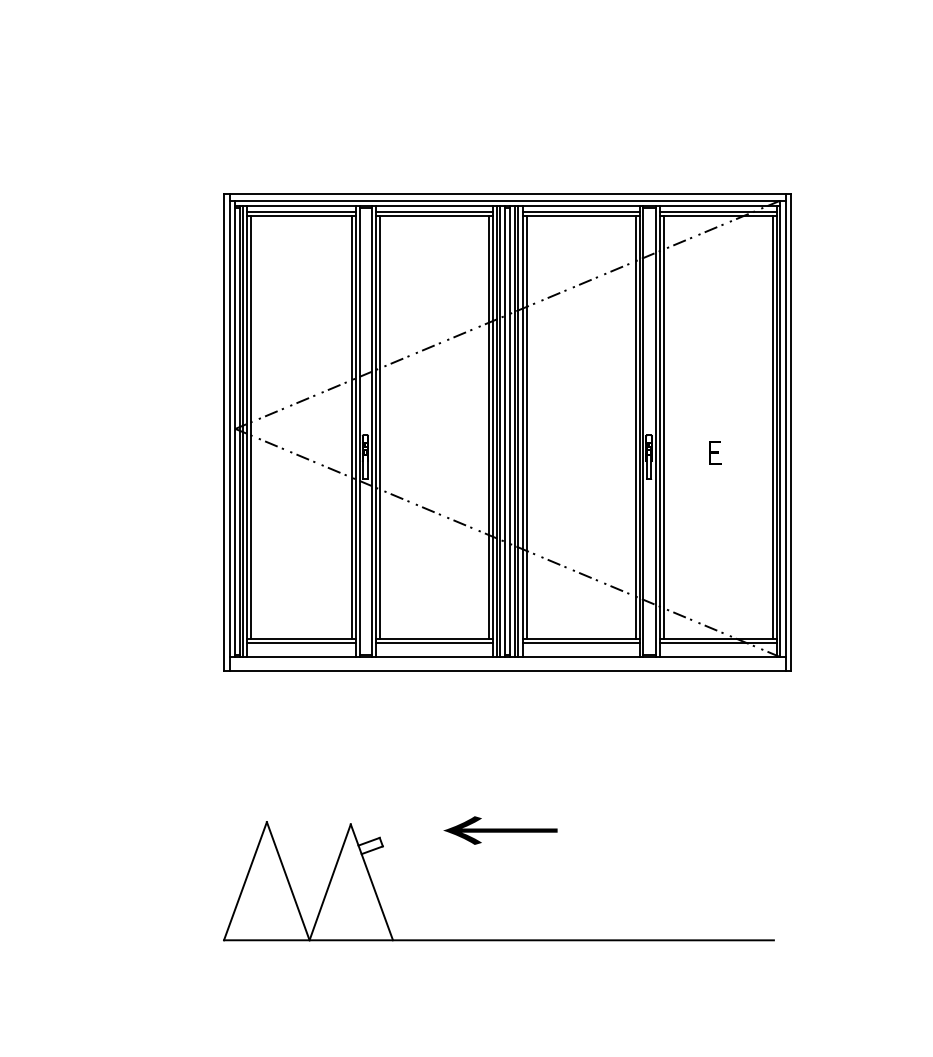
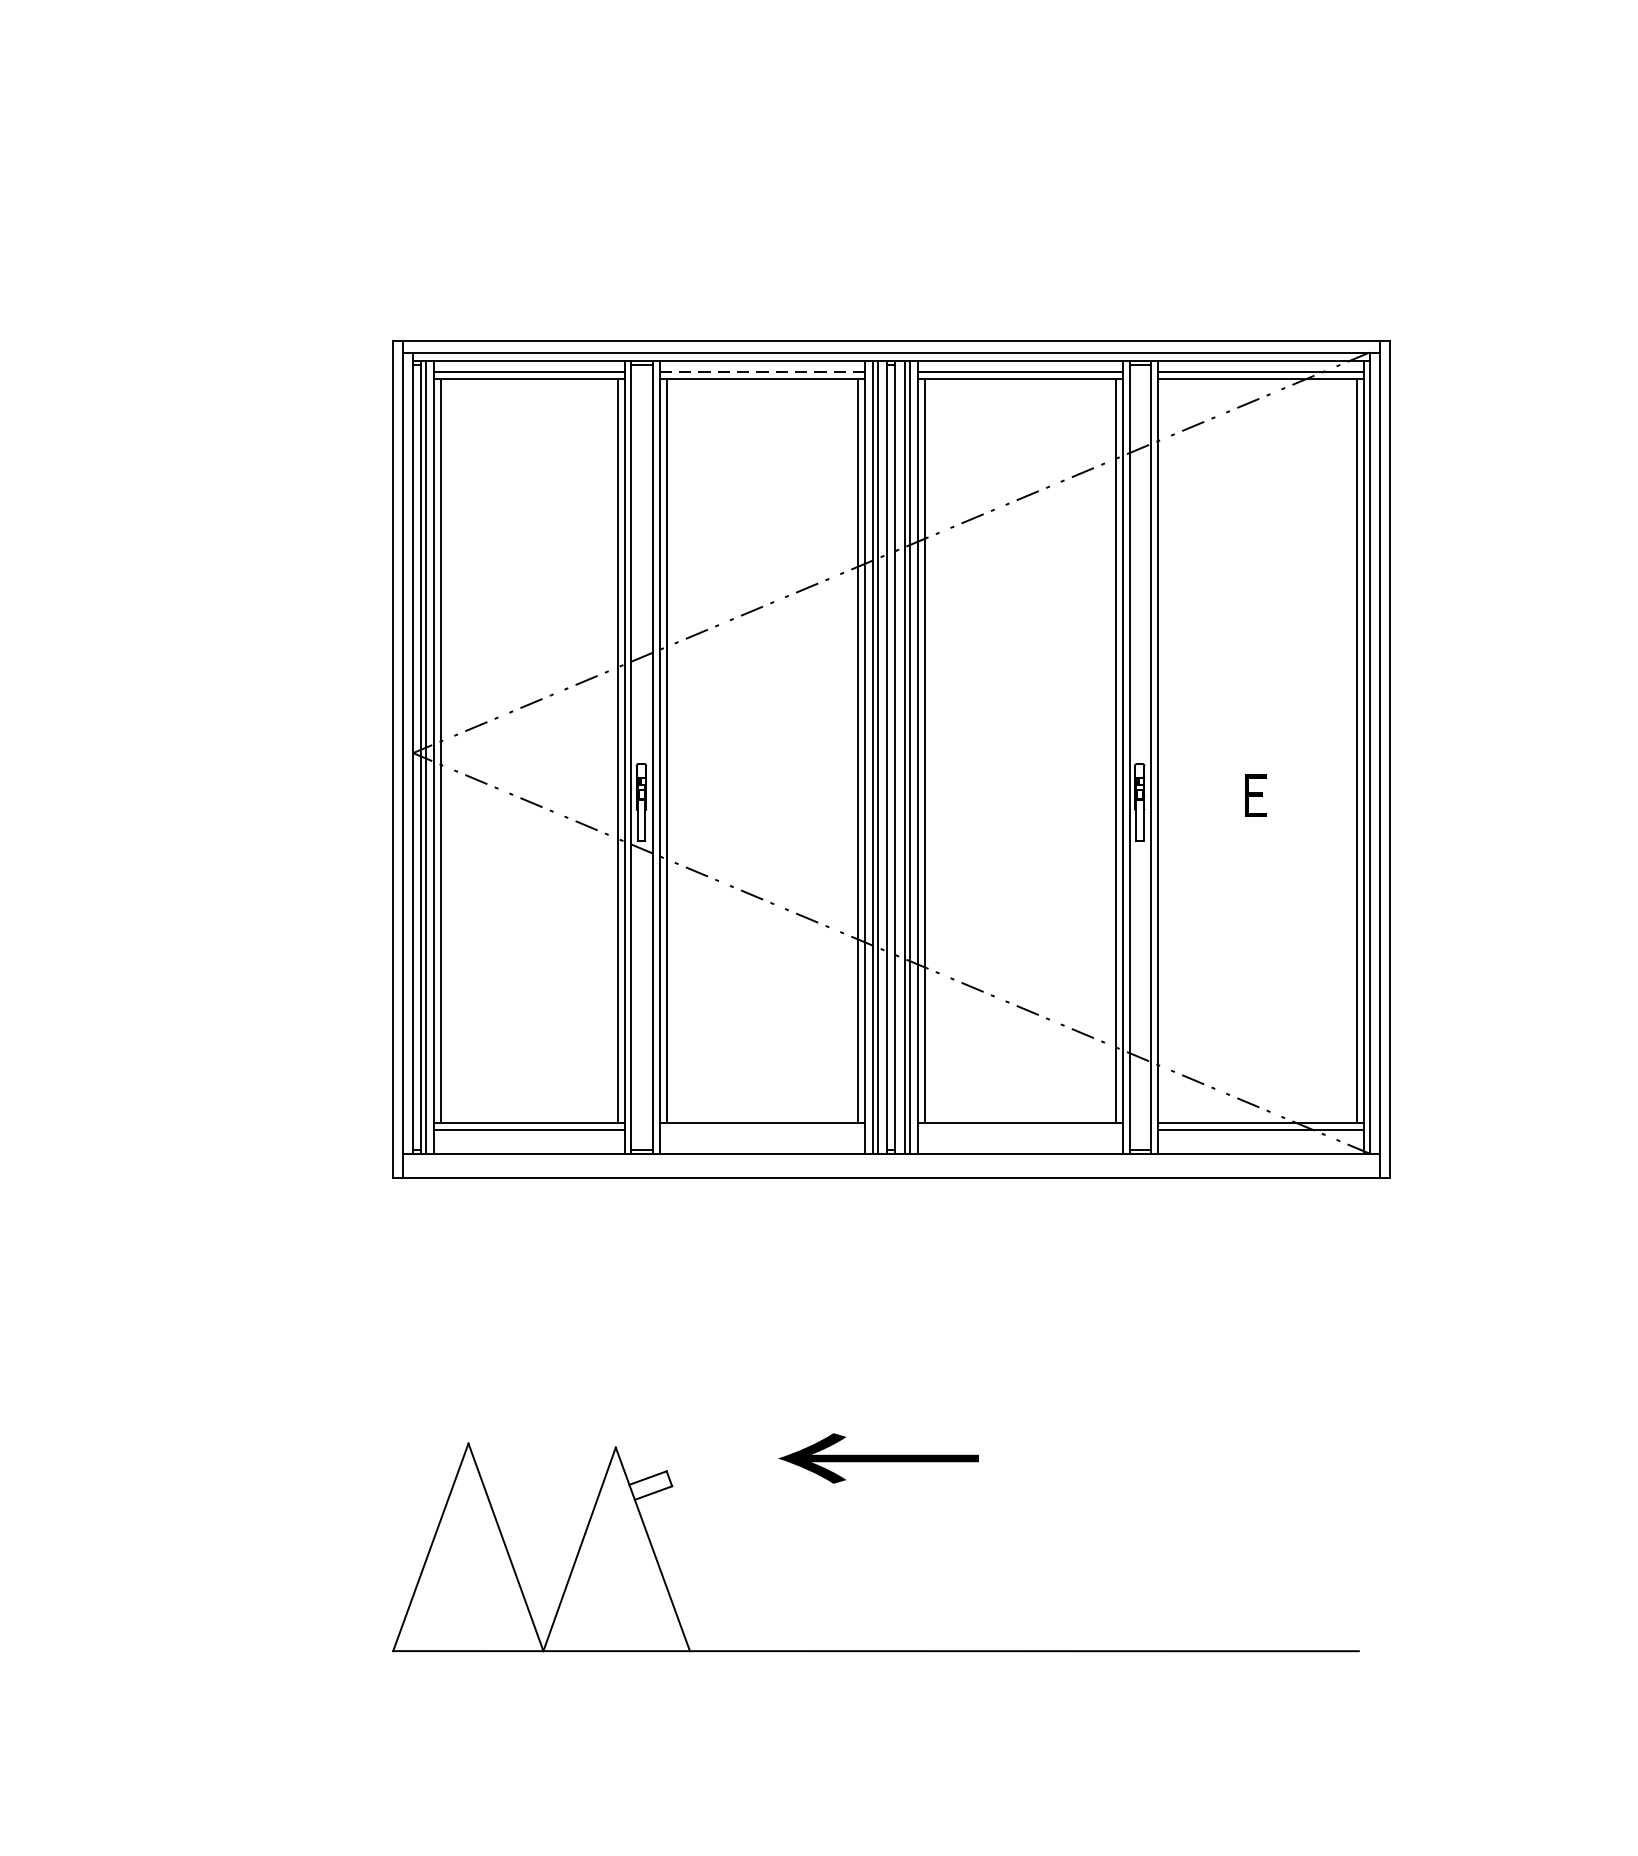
line: (434, 211) -> (762, 371), solid -> dashed
line: (663, 427) -> (1164, 750), removed
line: (433, 643) -> (761, 1129), removed
line: (580, 643) -> (1019, 1129), removed

